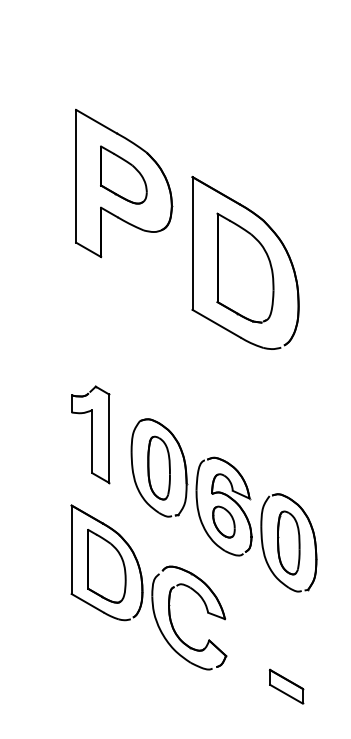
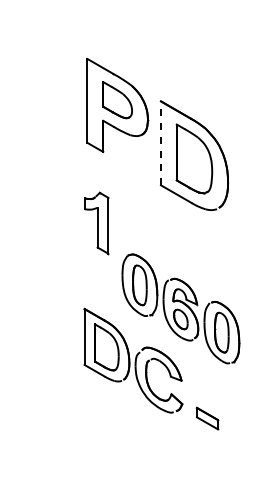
line: (191, 243) -> (160, 143), solid -> dashed
part: (90, 435) -> (96, 223), moved
part: (286, 686) -> (207, 418), moved

